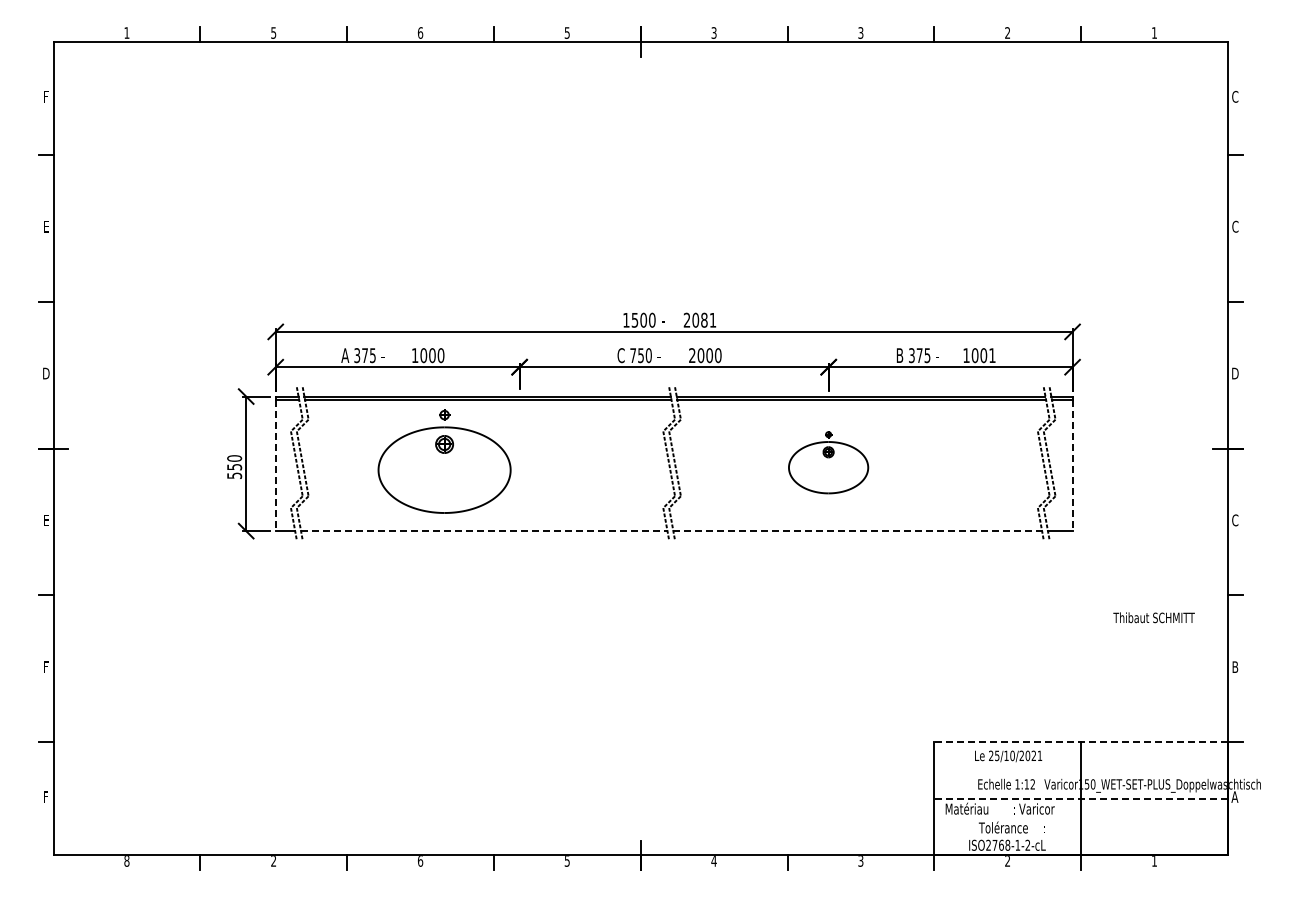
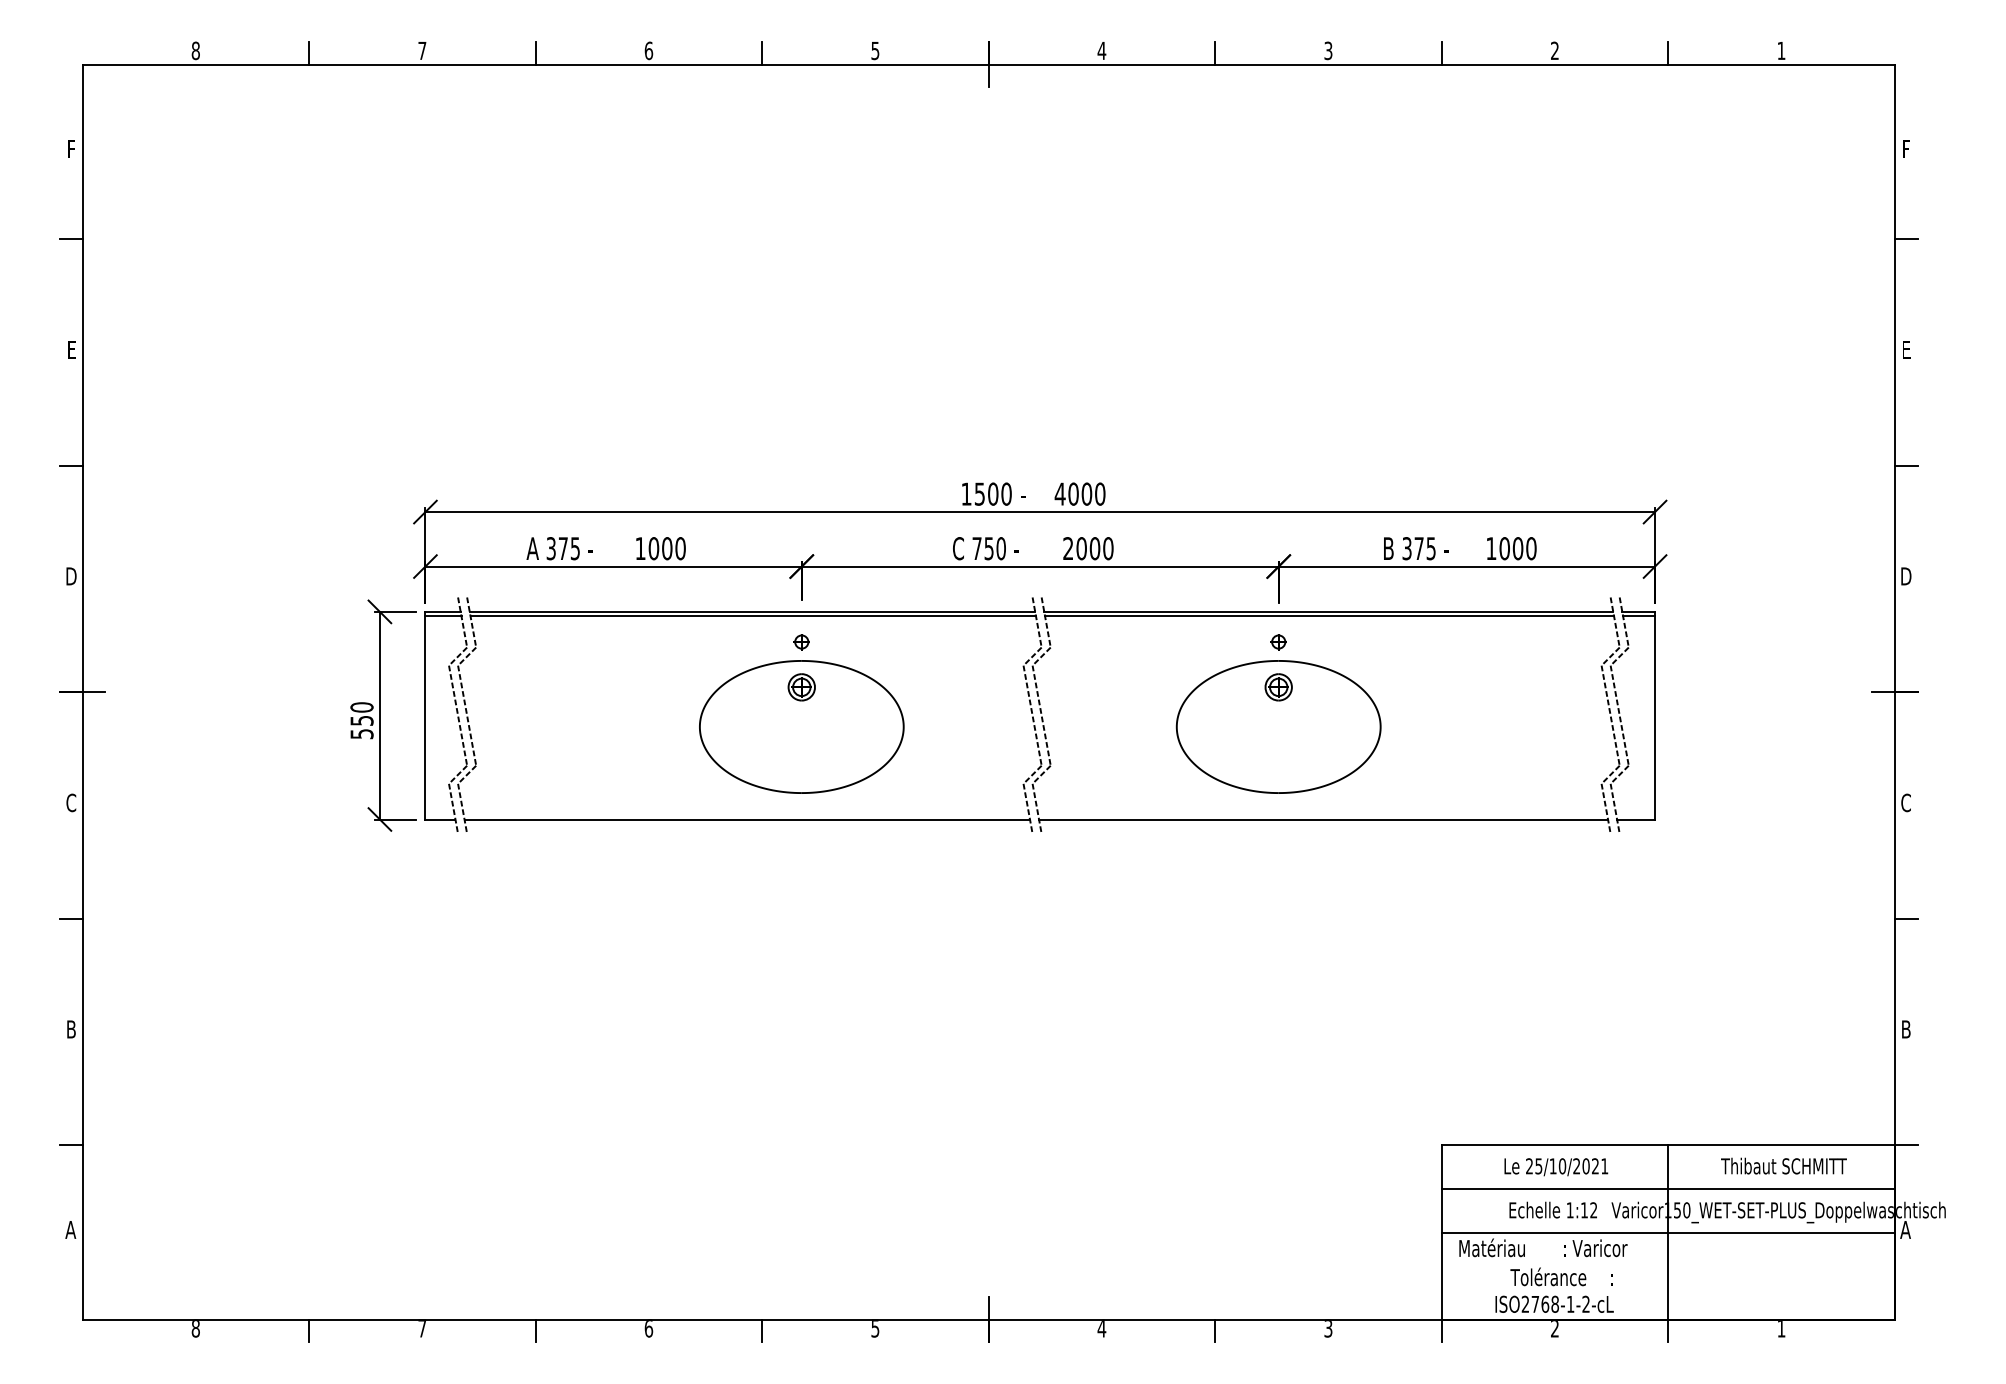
text: (126, 32) -> (195, 50), 1 -> 8
text: (273, 32) -> (422, 50), 5 -> 7
text: (713, 32) -> (1100, 50), 3 -> 4
text: (1235, 96) -> (1906, 148), C -> F
text: (1235, 226) -> (1906, 349), C -> E
text: (699, 319) -> (1079, 492), 2081 -> 4000
text: (992, 355) -> (1531, 548), 1001 -> 1000
part: (444, 461) -> (801, 713), moved
part: (828, 462) -> (1278, 713), size x1.67
line: (275, 465) -> (425, 718), dashed -> solid
line: (1072, 465) -> (1654, 718), dashed -> solid
text: (46, 520) -> (71, 803), E -> C
line: (484, 531) -> (747, 820), dashed -> solid
line: (858, 531) -> (1324, 820), dashed -> solid
text: (1153, 617) -> (1783, 1165), moved
text: (46, 666) -> (71, 1028), F -> B
line: (1081, 742) -> (1668, 1145), dashed -> solid
line: (1081, 770) -> (1668, 1188), added
text: (45, 796) -> (70, 1228), F -> A
line: (1081, 798) -> (1668, 1232), dashed -> solid
text: (273, 861) -> (422, 1329), 2 -> 7

